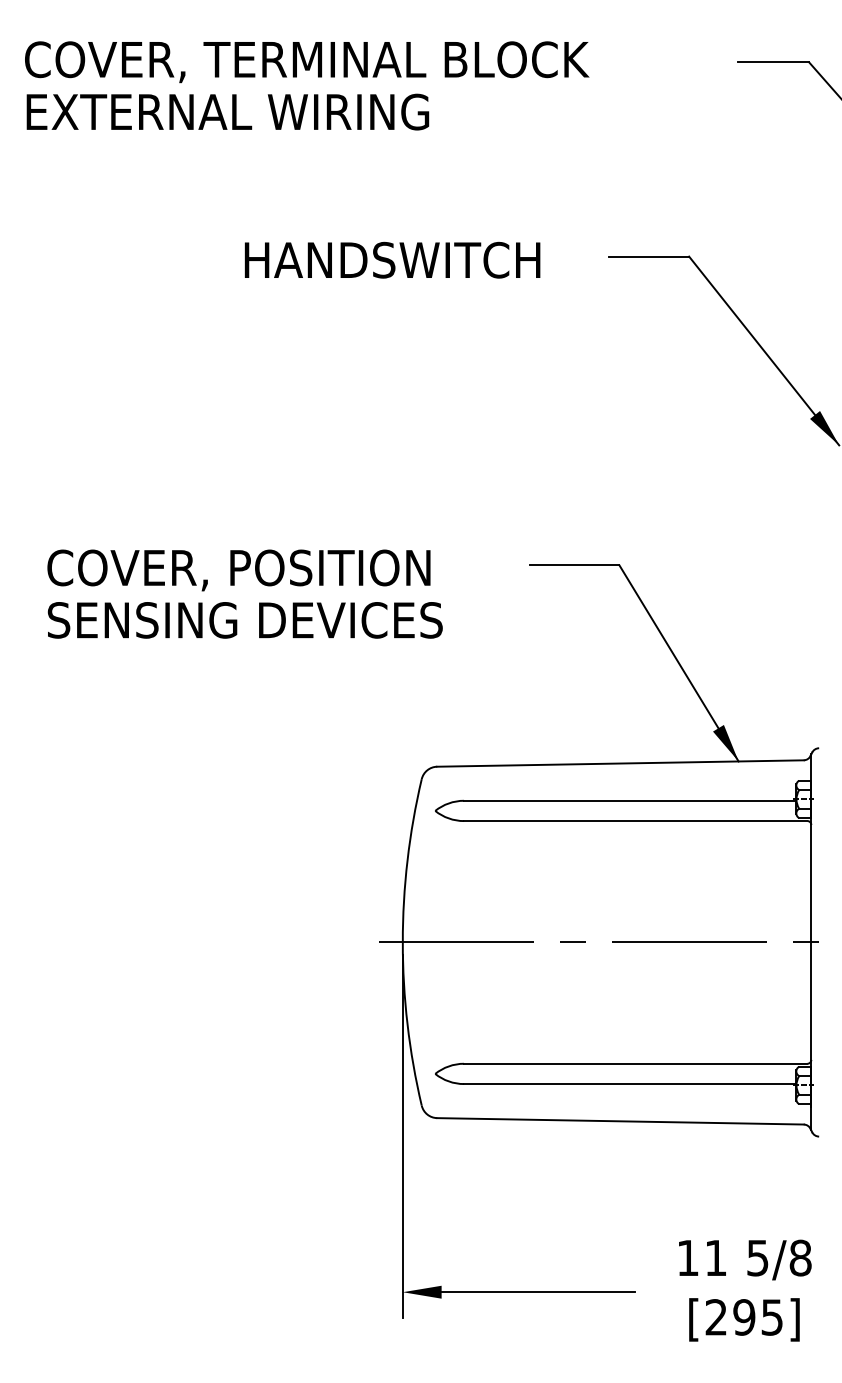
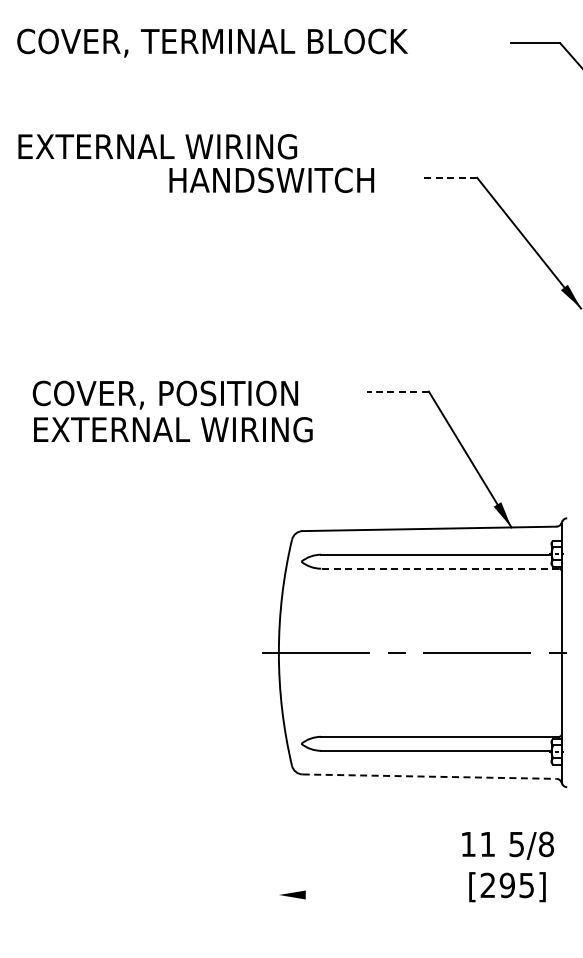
text: (227, 111) -> (157, 146), moved
line: (649, 256) -> (449, 177), solid -> dashed
line: (575, 565) -> (398, 391), solid -> dashed
text: (249, 620) -> (172, 429), SENSING DEVICES -> EXTERNAL WIRING
line: (636, 820) -> (440, 568), solid -> dashed
line: (620, 1121) -> (429, 776), solid -> dashed
line: (402, 1135) -> (278, 786), removed
text: (744, 1290) -> (507, 866), moved
line: (537, 1292) -> (372, 895), removed

